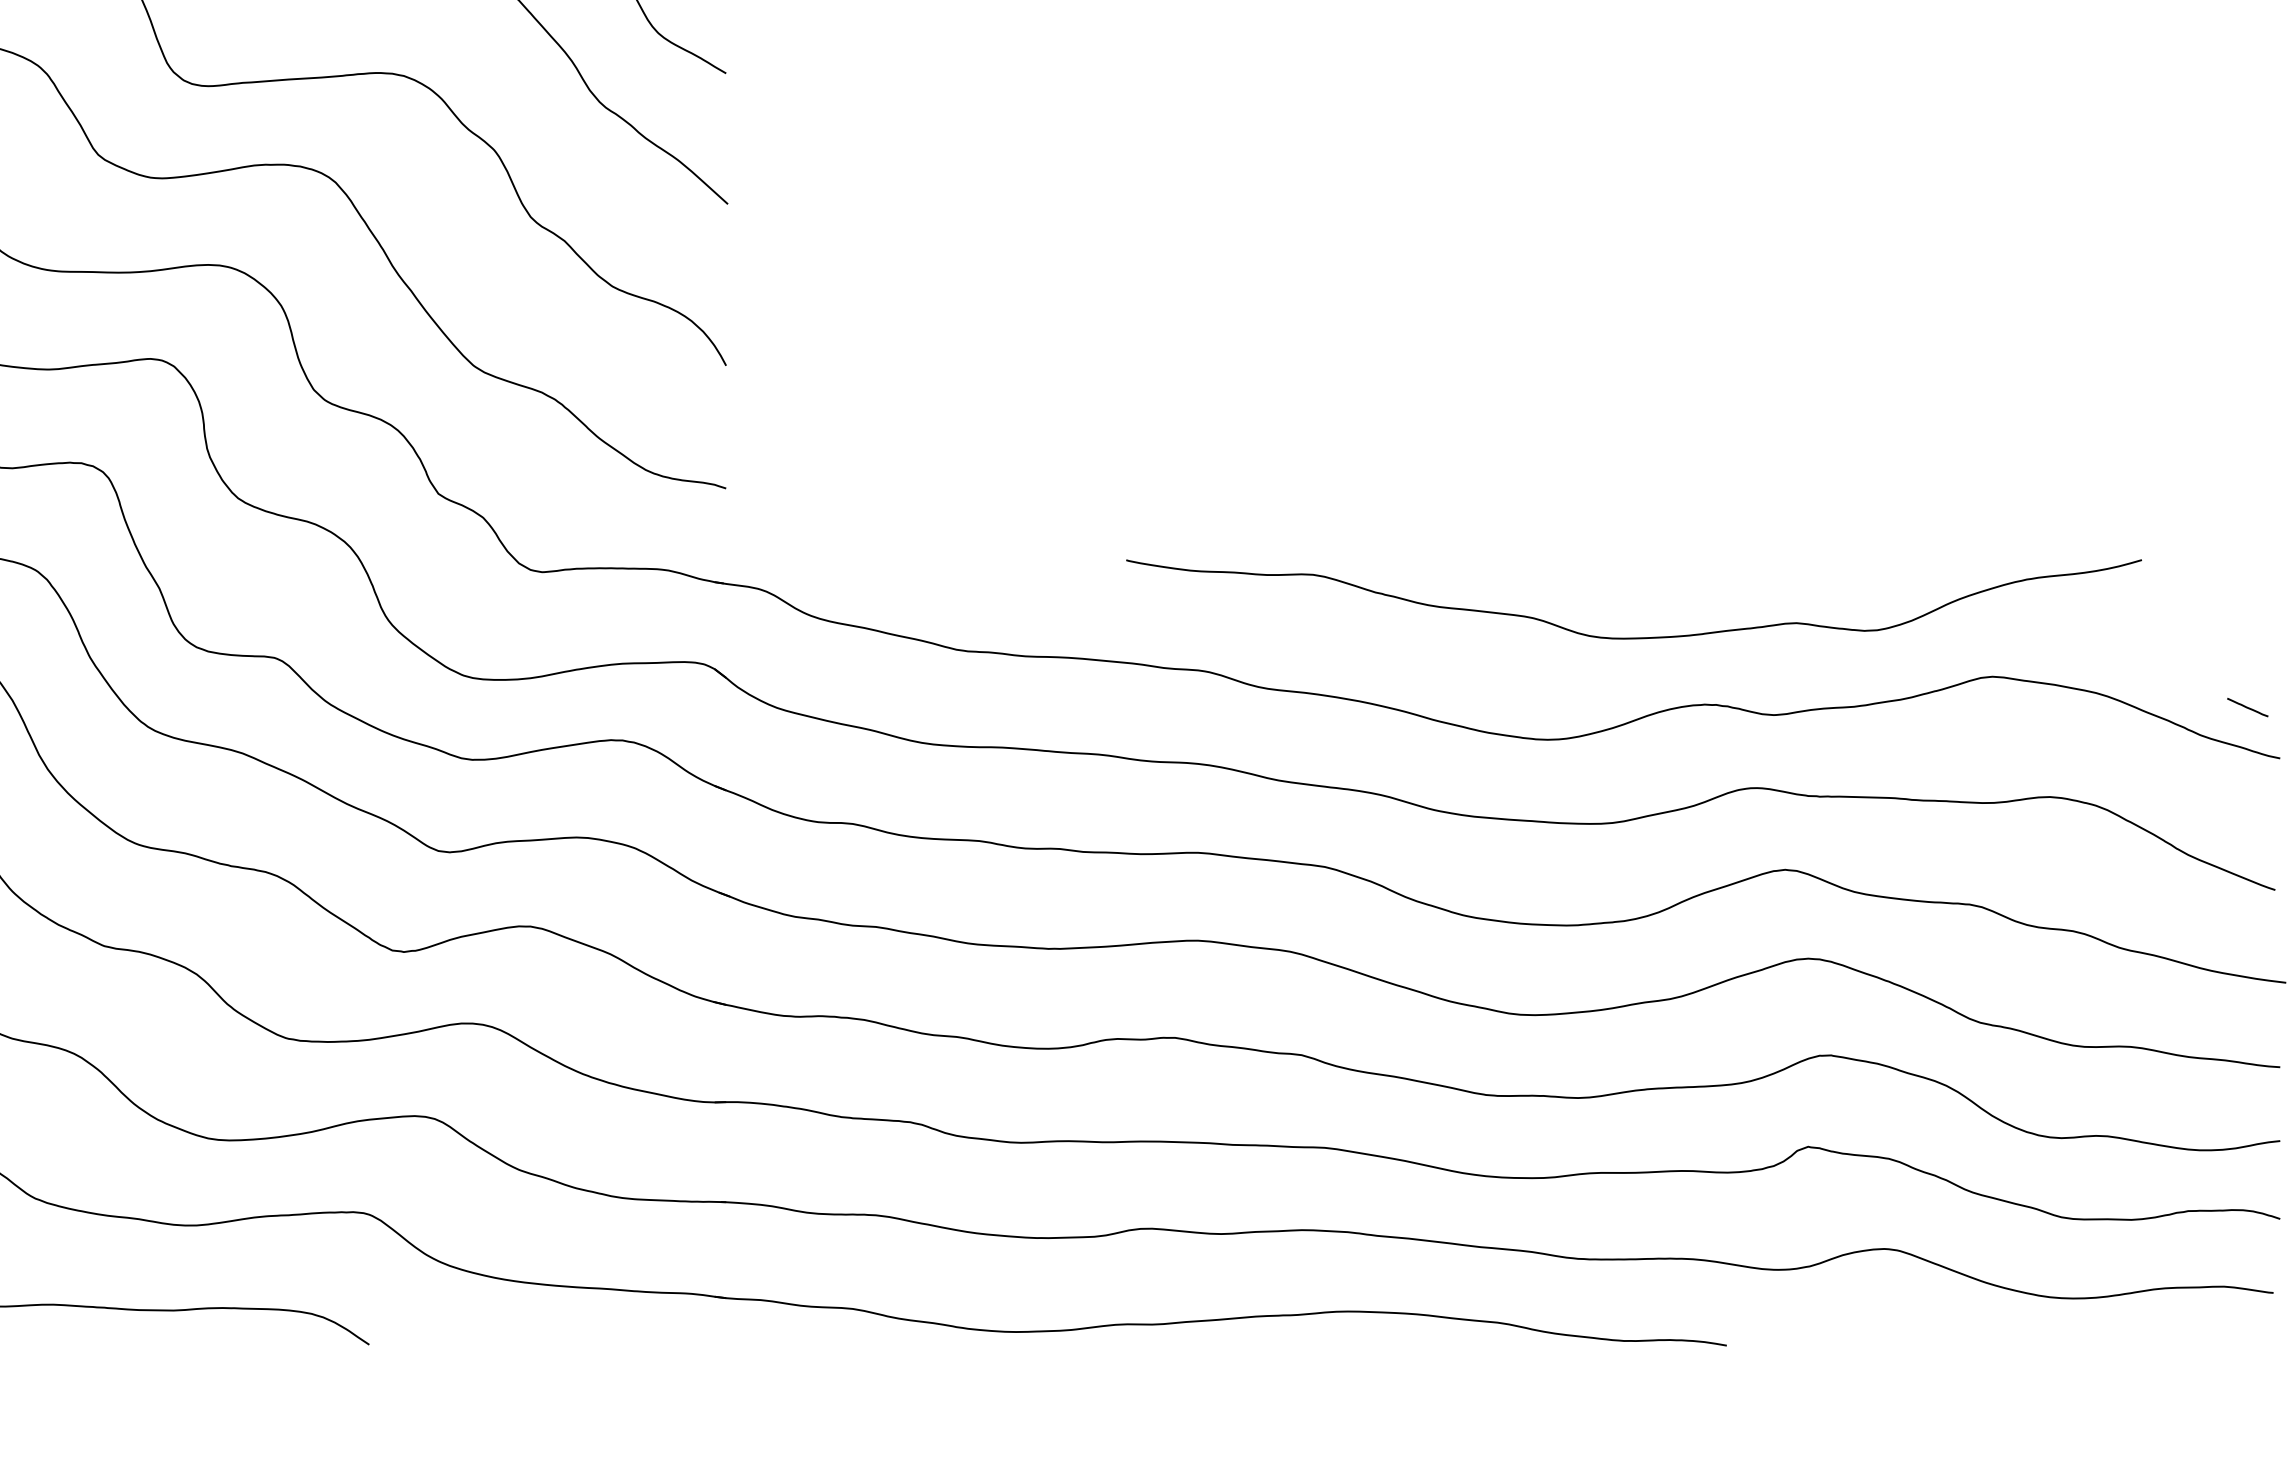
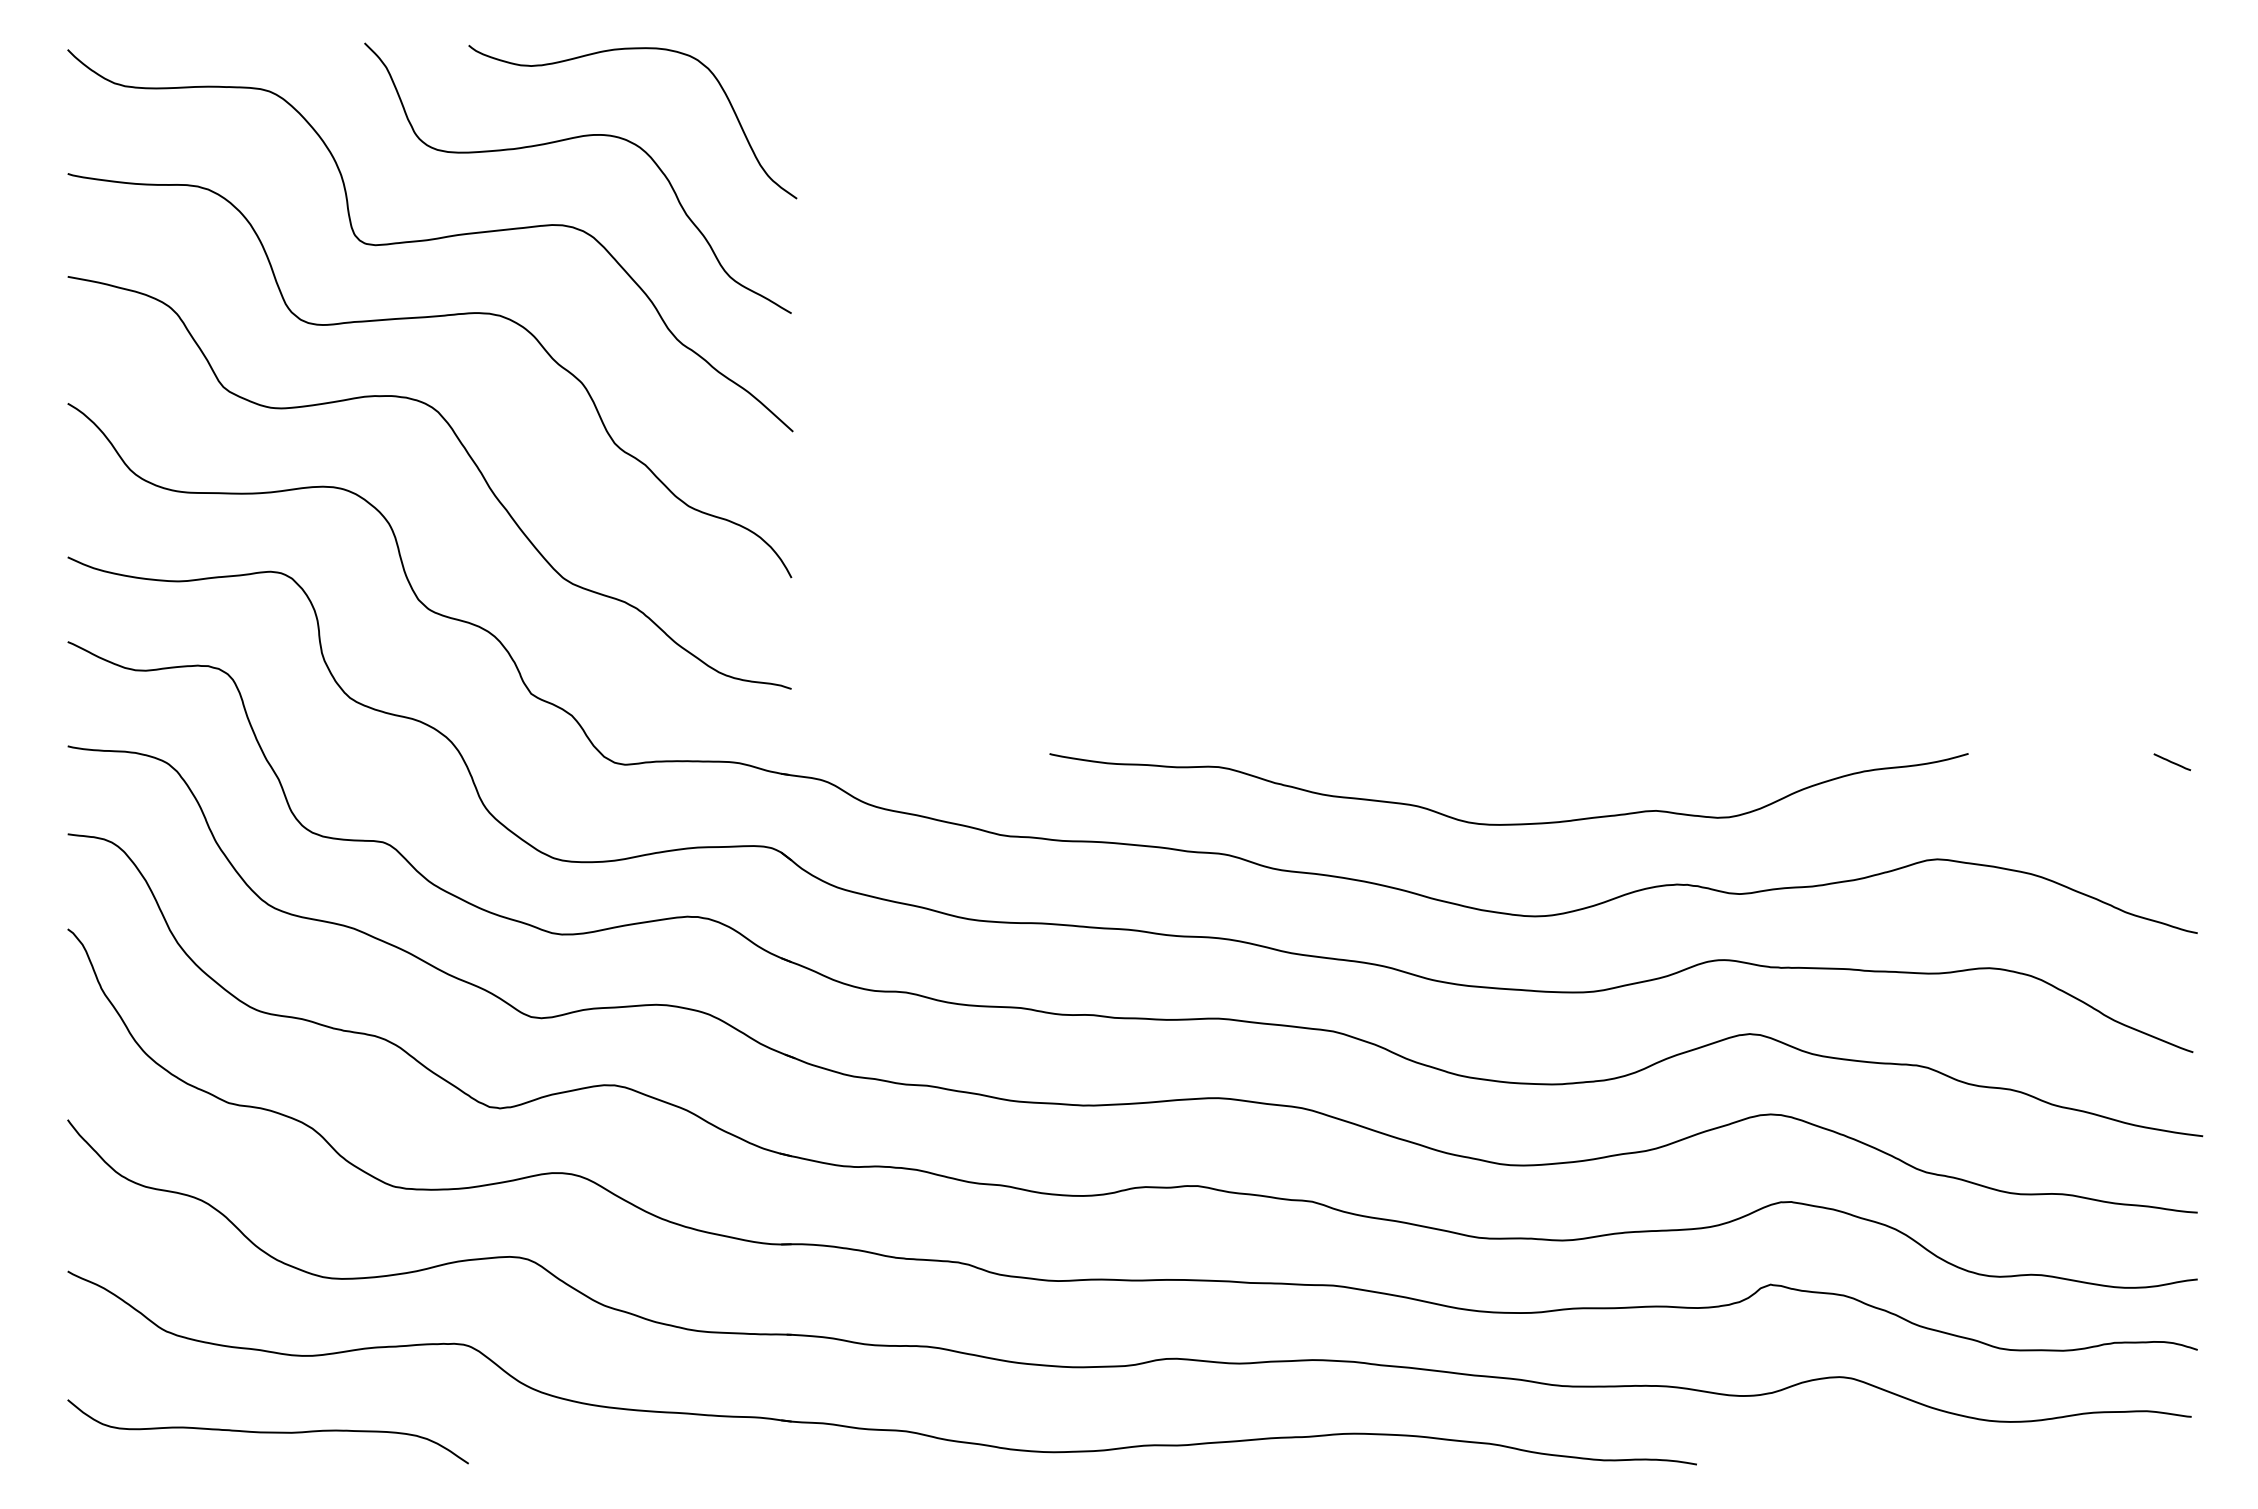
curve: (1633, 637) -> (1508, 823), moved
line: (2247, 707) -> (2172, 762), moved

